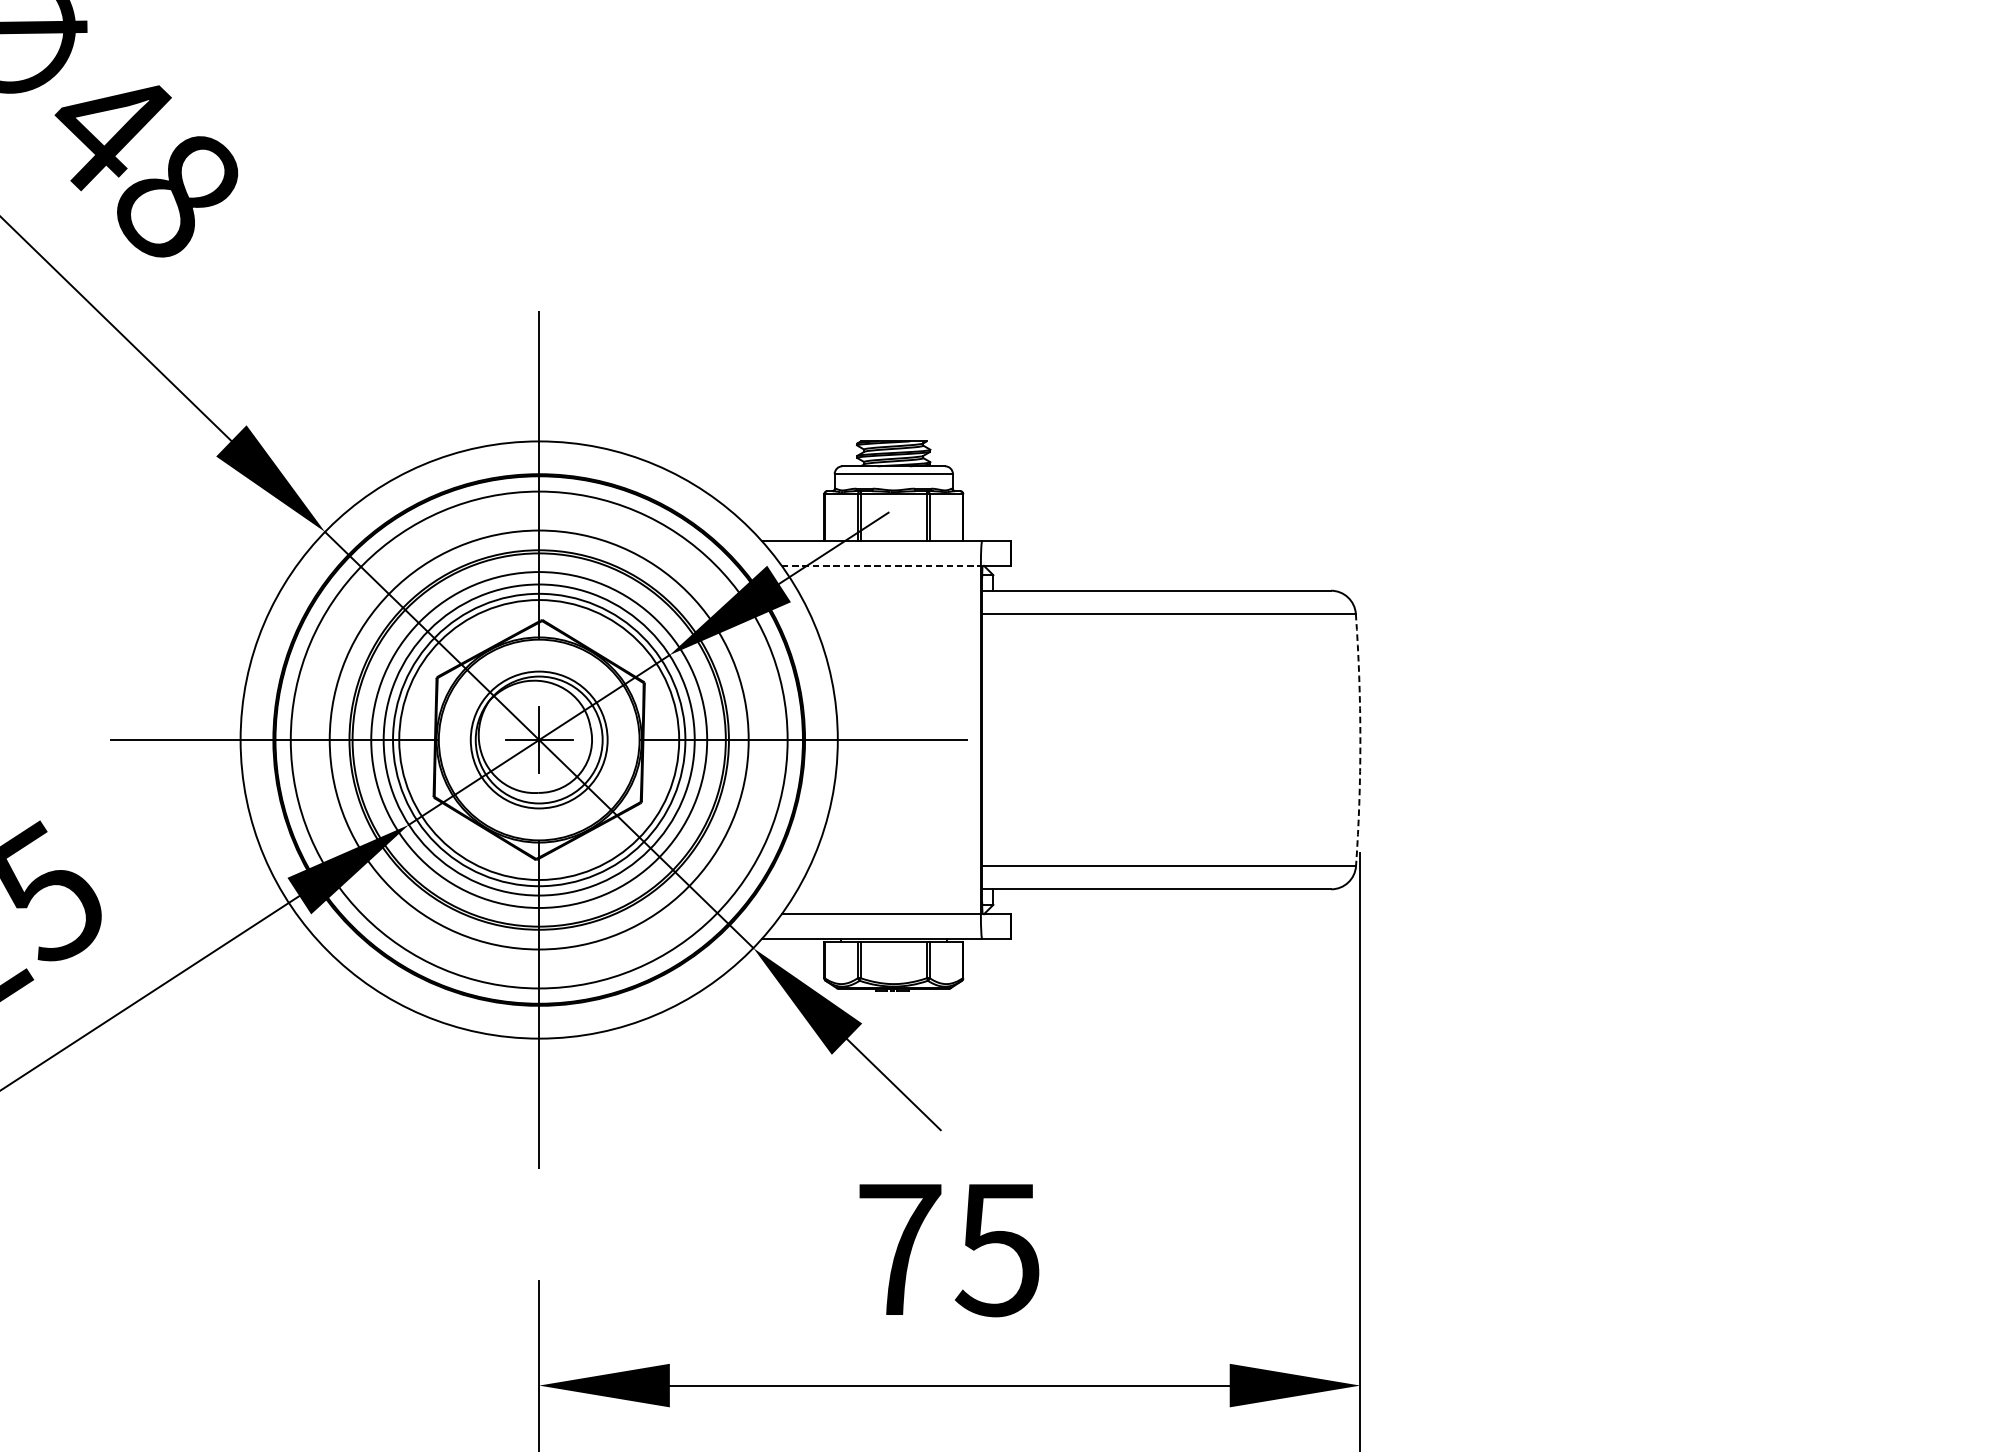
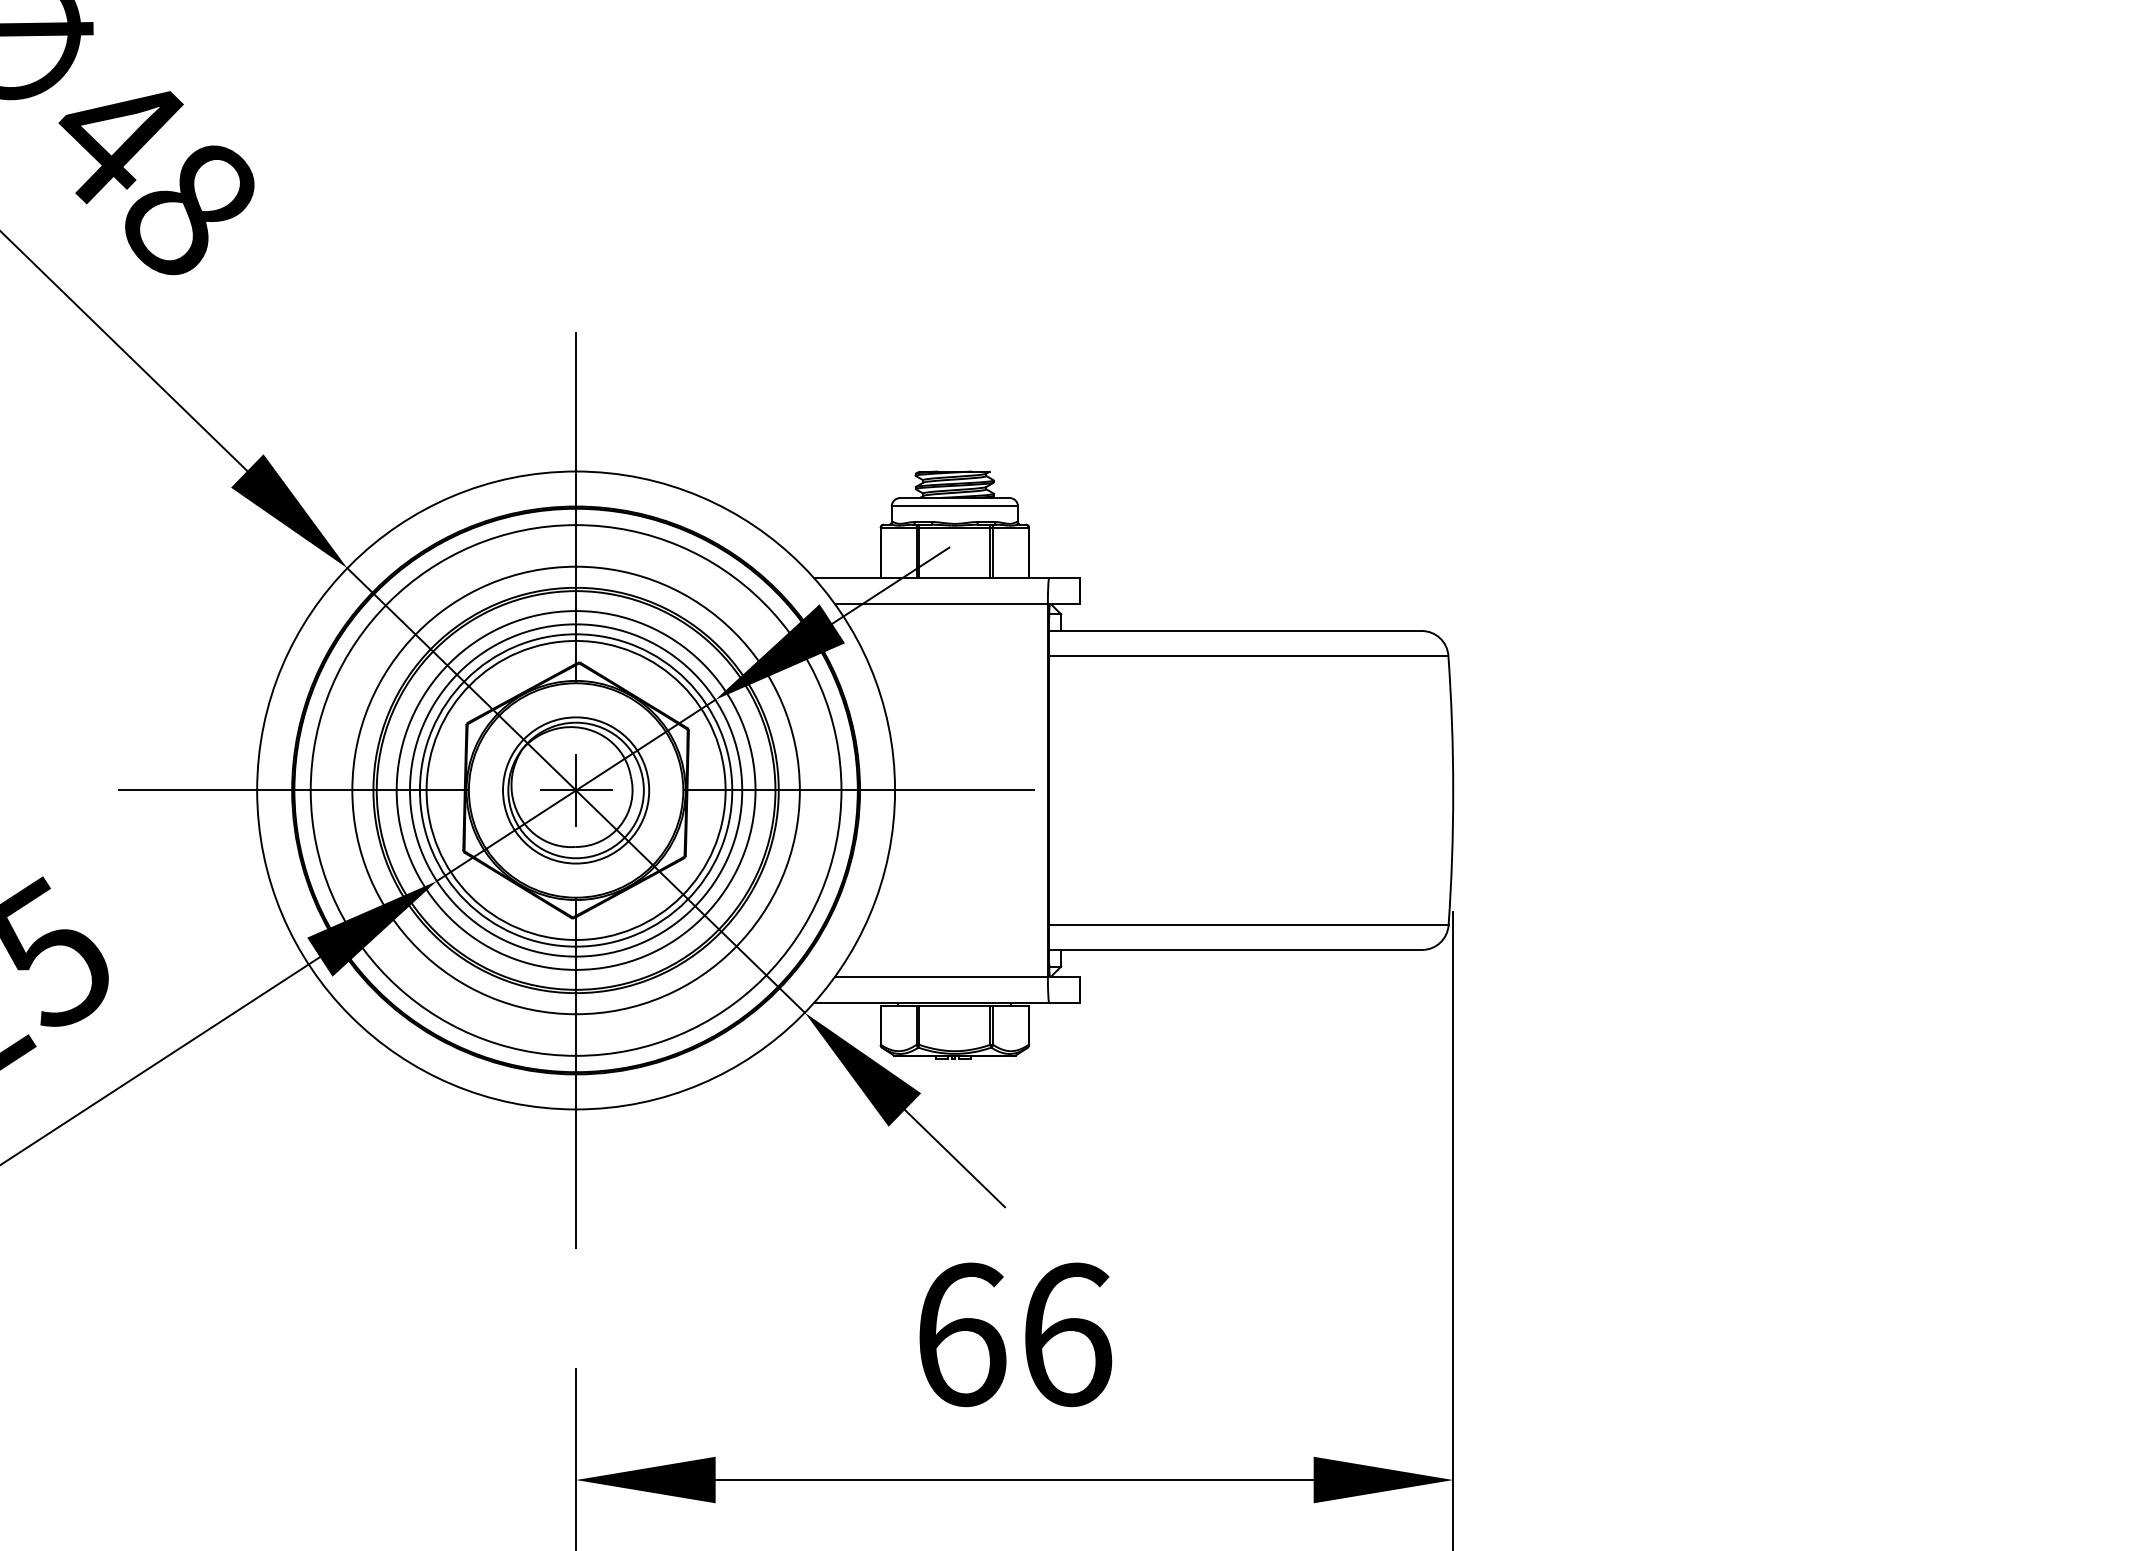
line: (882, 565) -> (942, 604), dashed -> solid
arc: (1360, 740) -> (1453, 790), dashed -> solid
text: (950, 1249) -> (1015, 1334), 75 -> 66

